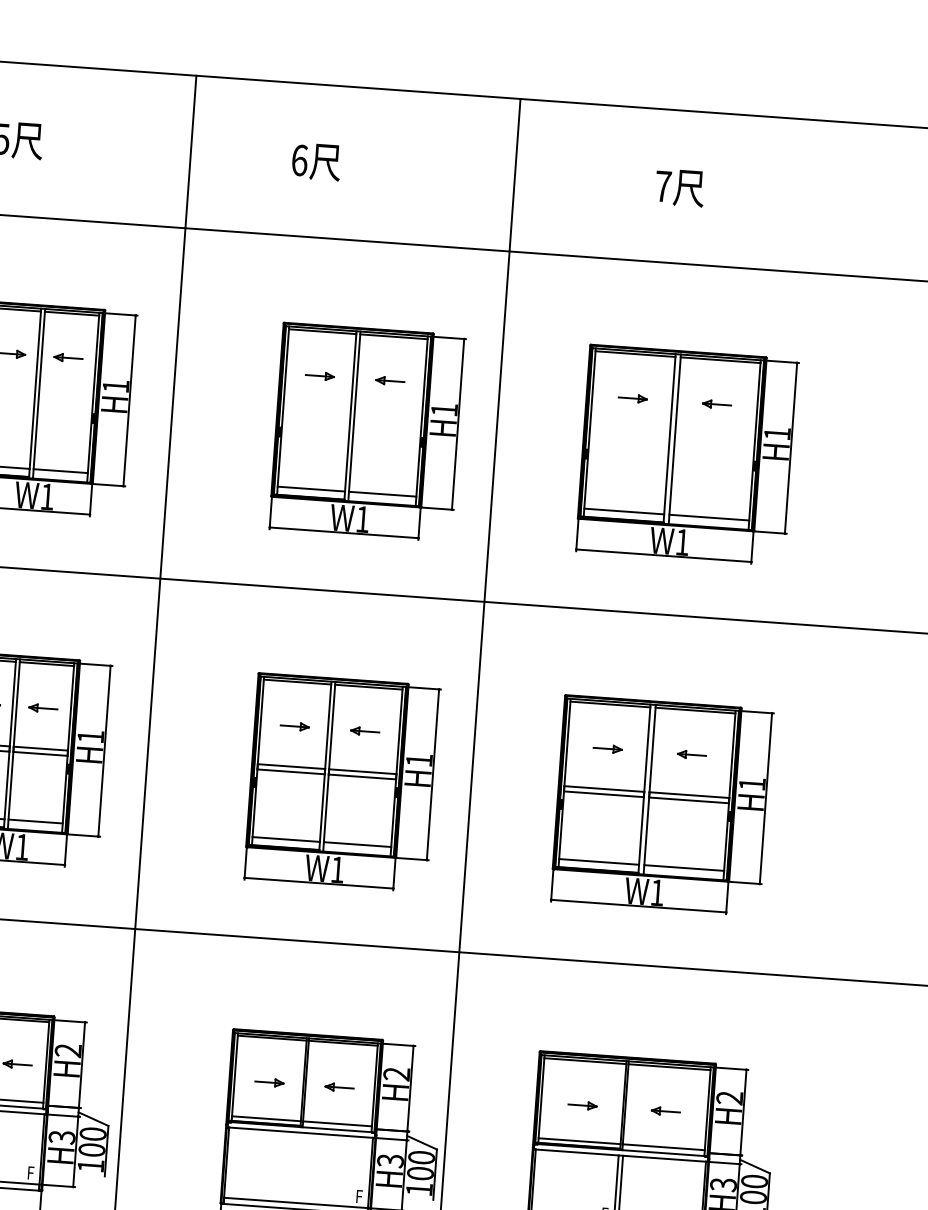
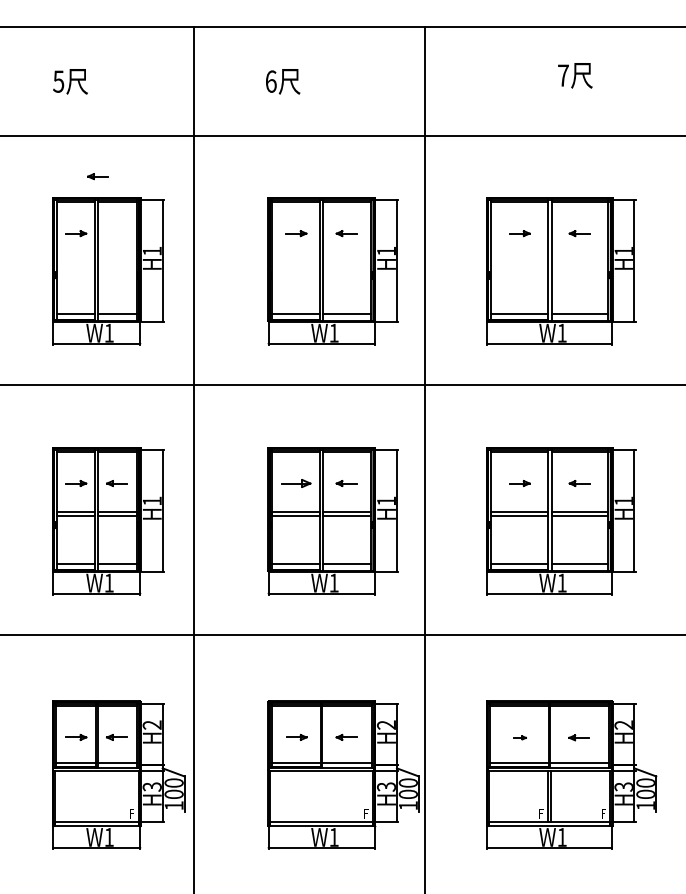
text: (680, 187) -> (575, 75), moved
part: (67, 357) -> (97, 176), moved
part: (294, 726) -> (296, 483), size x1.4
part: (582, 1104) -> (519, 737), size x0.6

